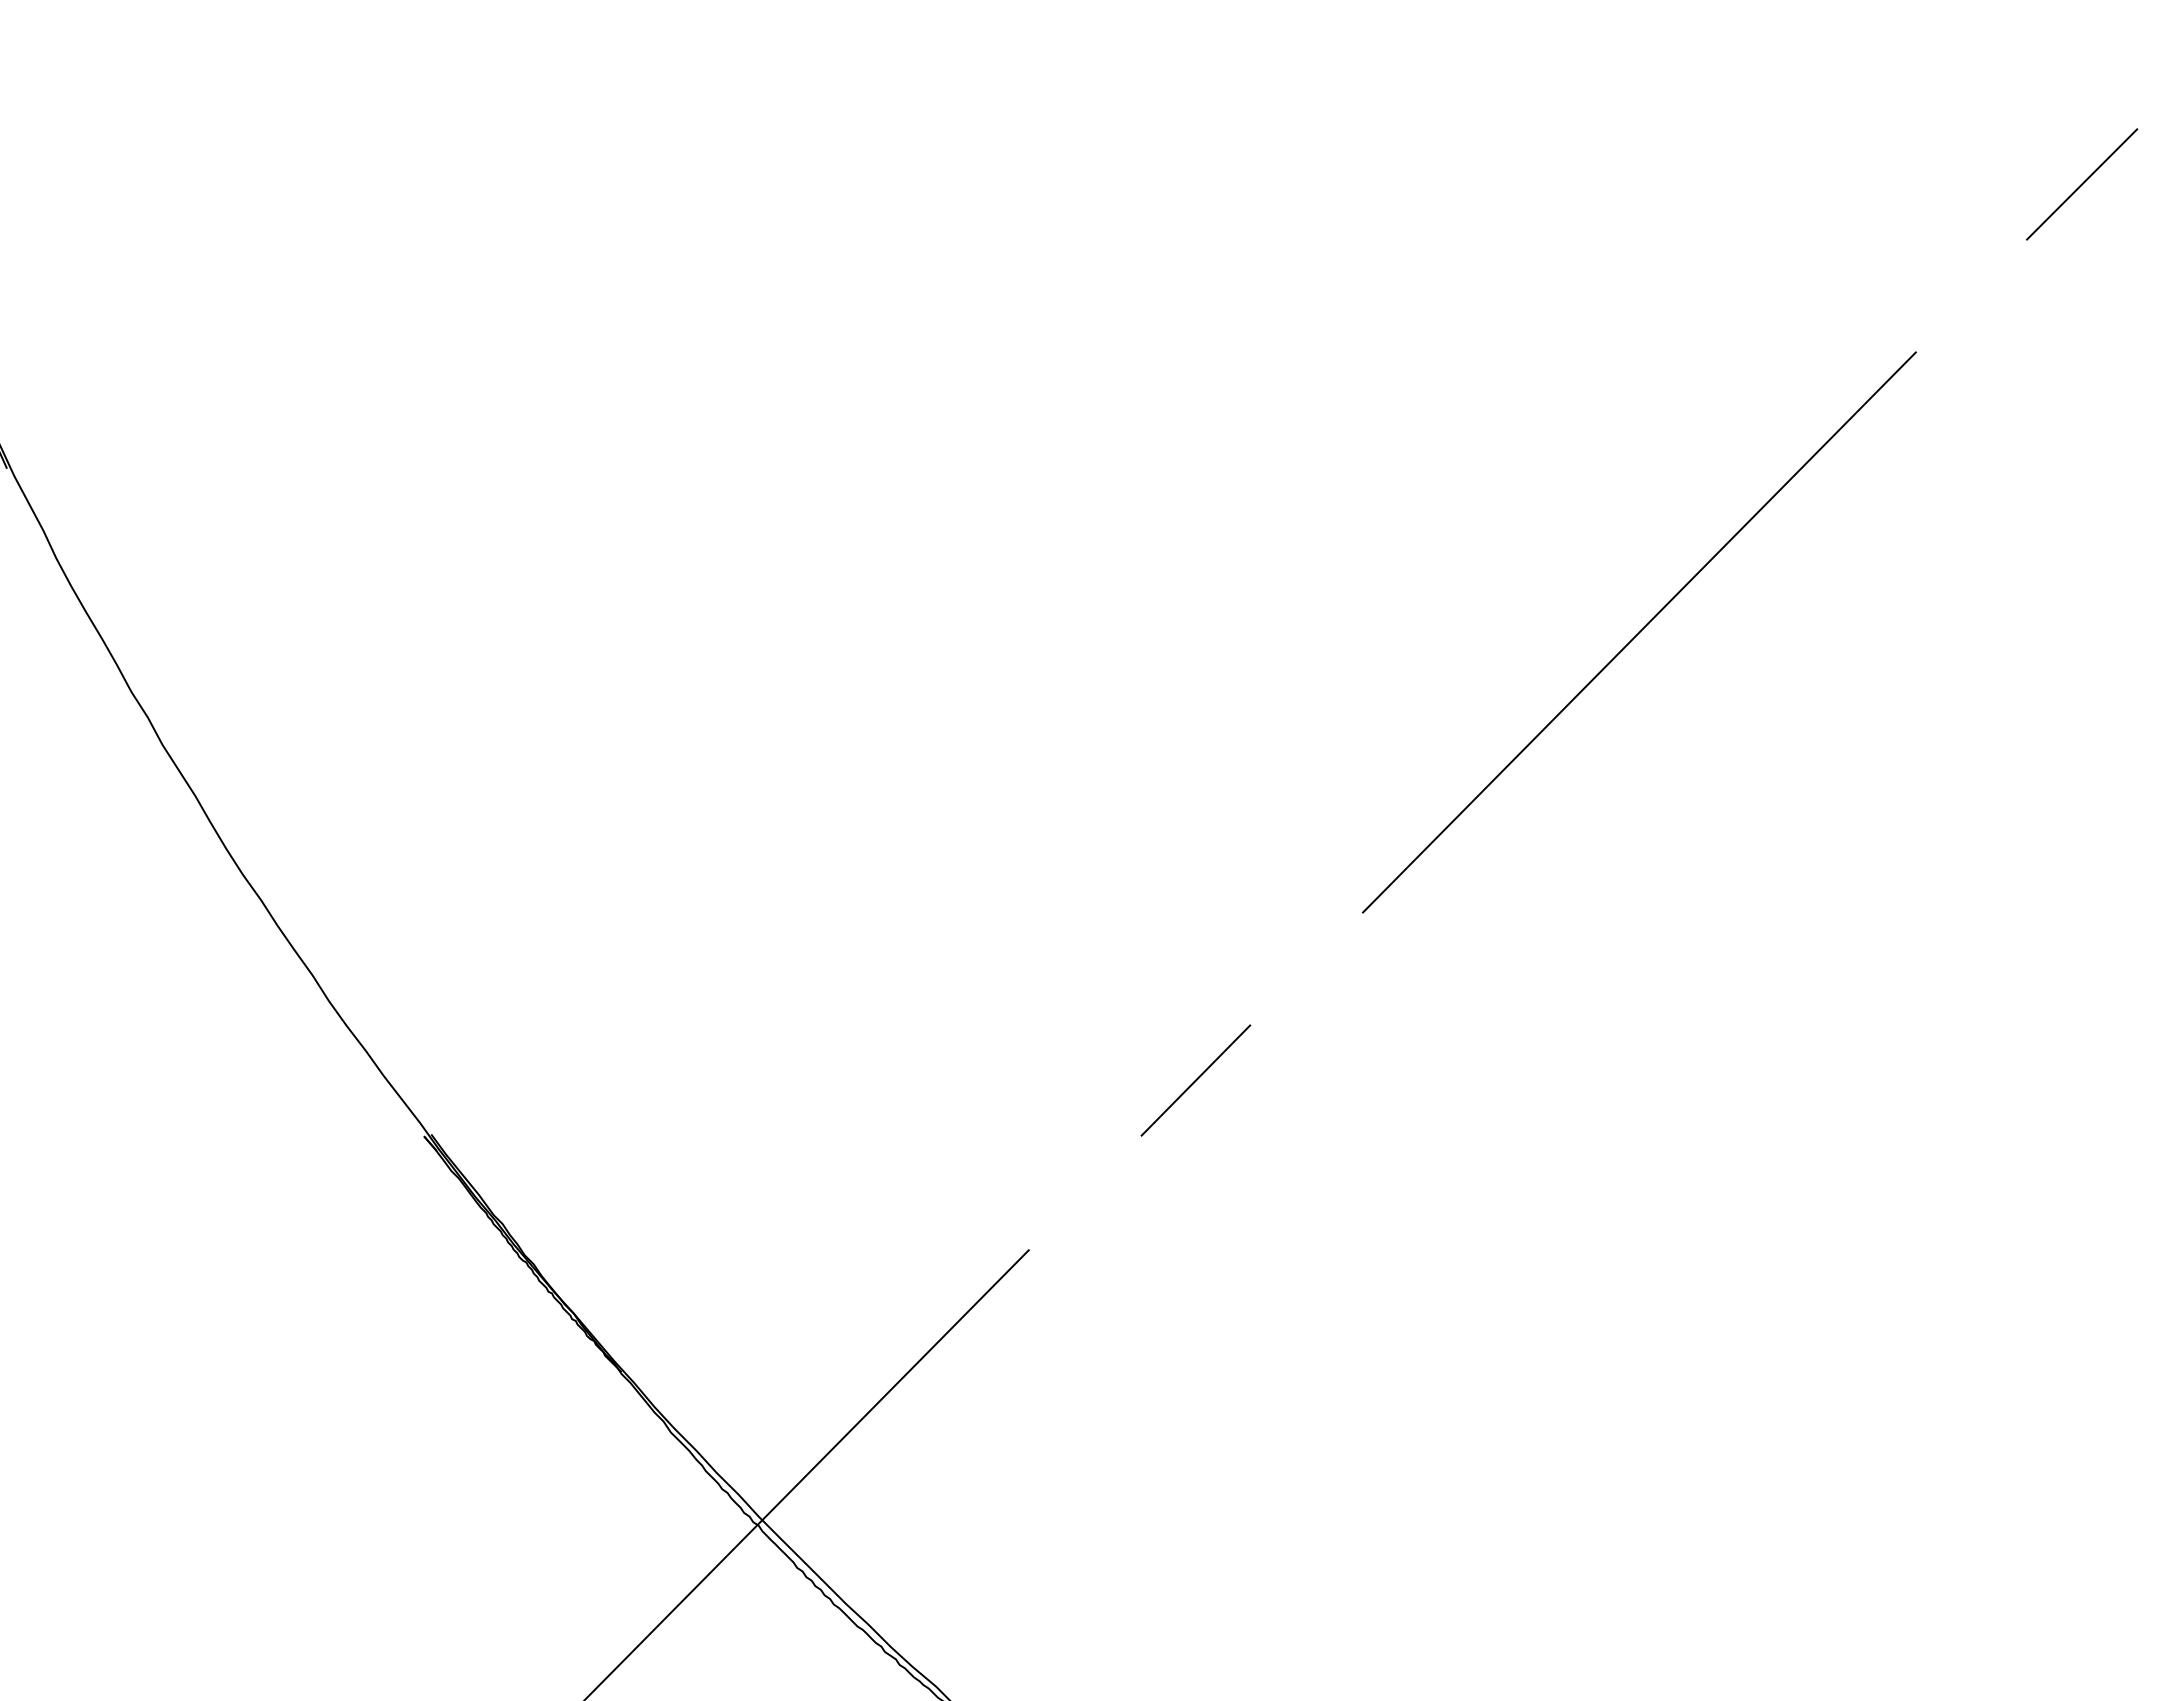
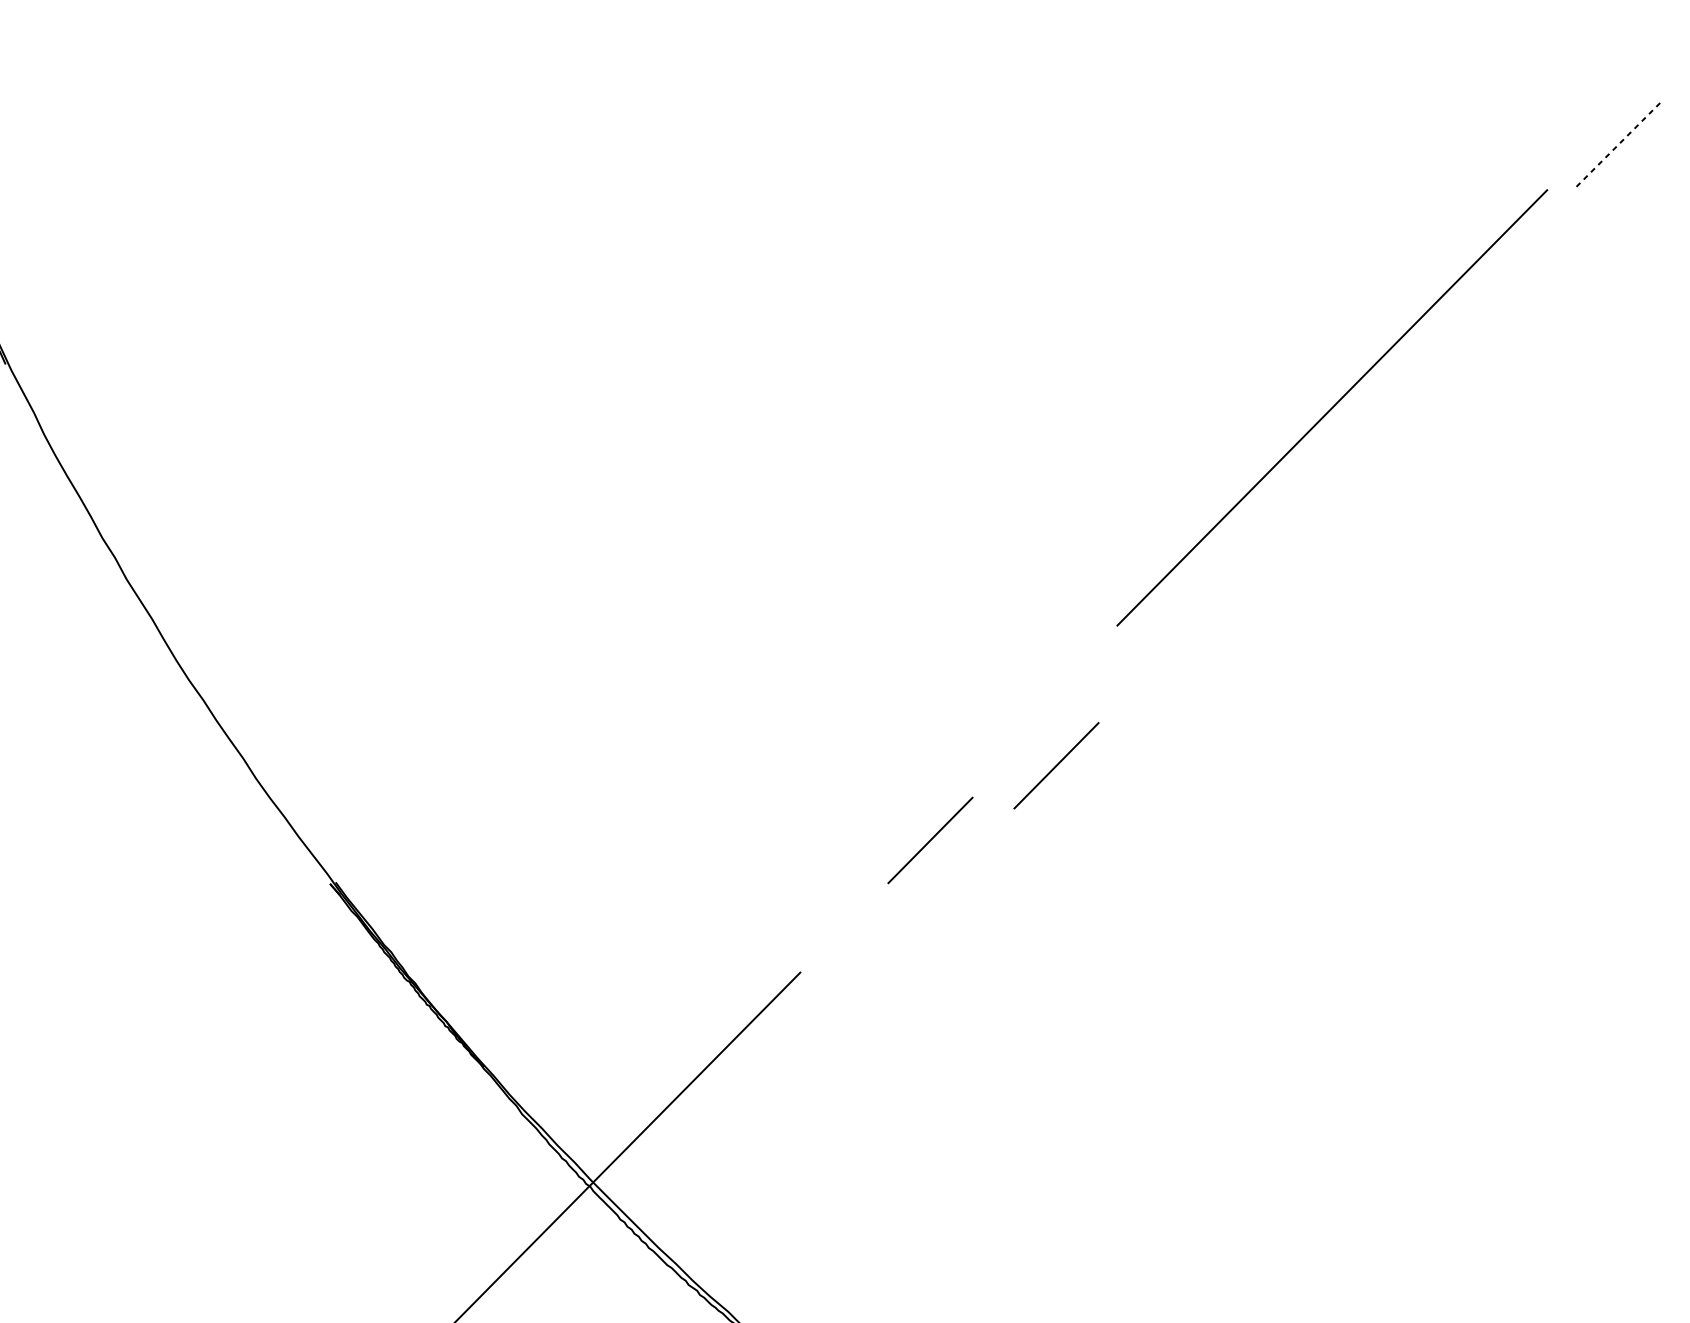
line: (2082, 184) -> (1620, 143), solid -> dashed
line: (1639, 632) -> (1332, 407), moved
line: (1357, 984) -> (1056, 765), added

